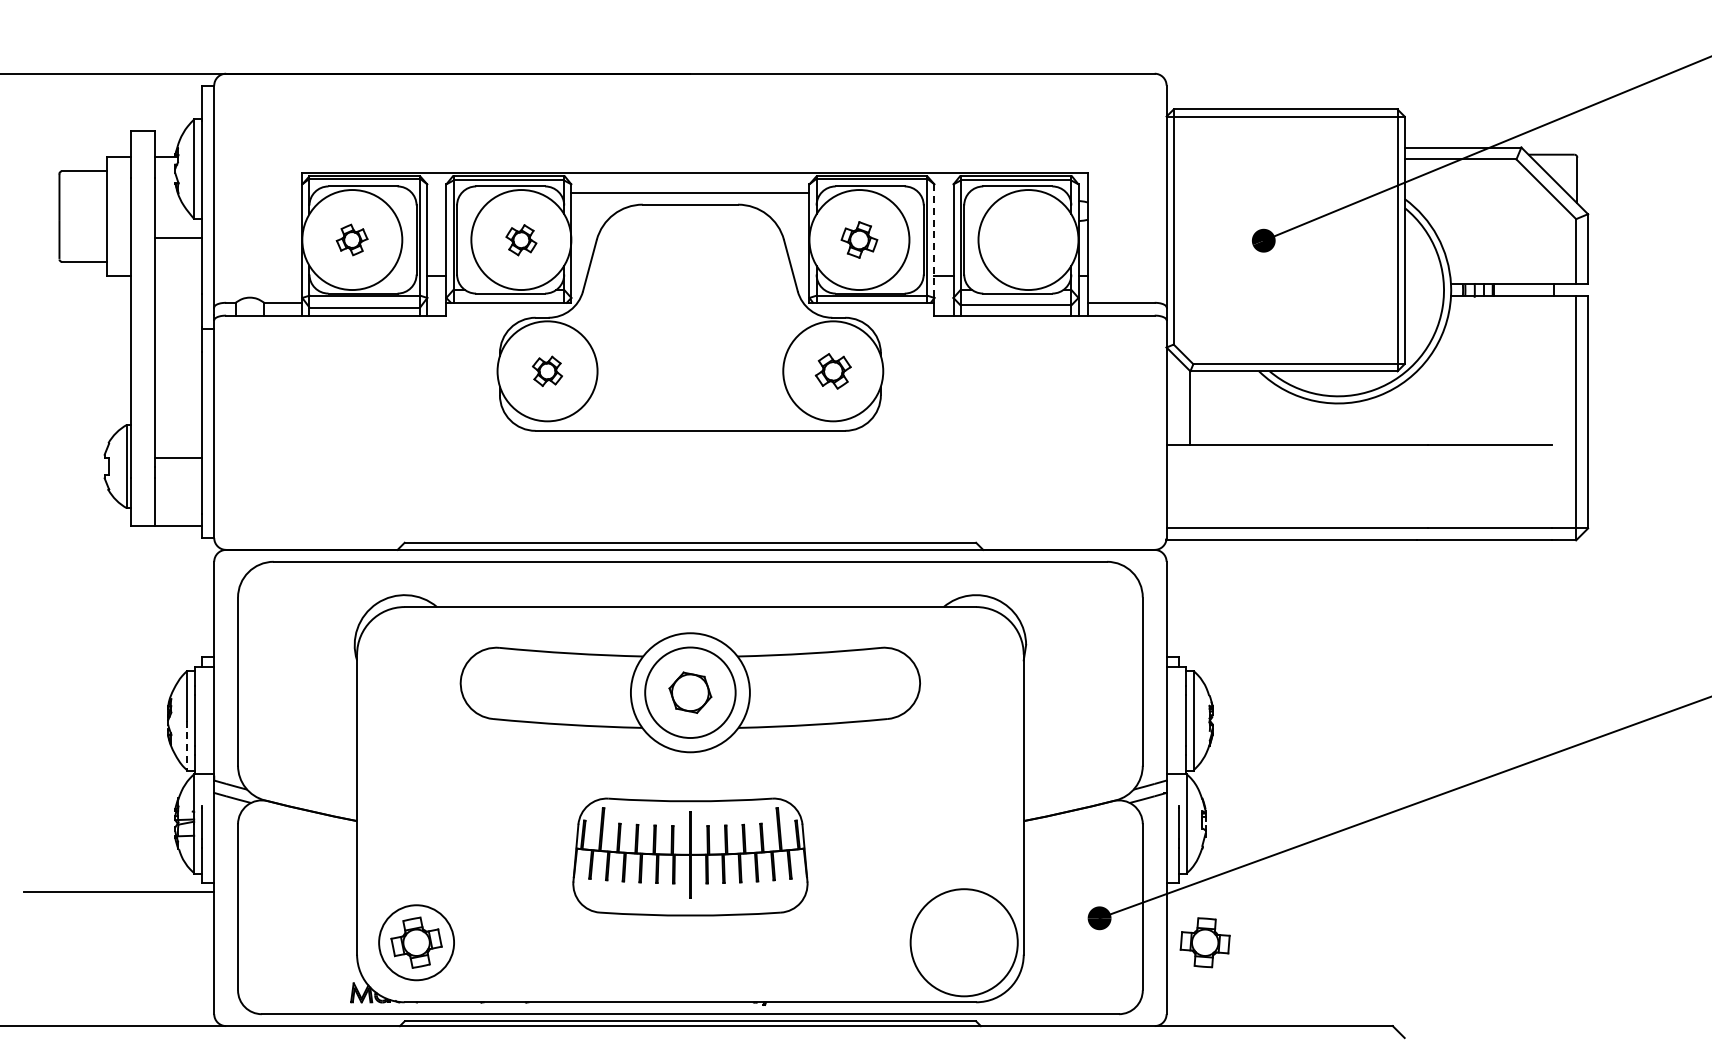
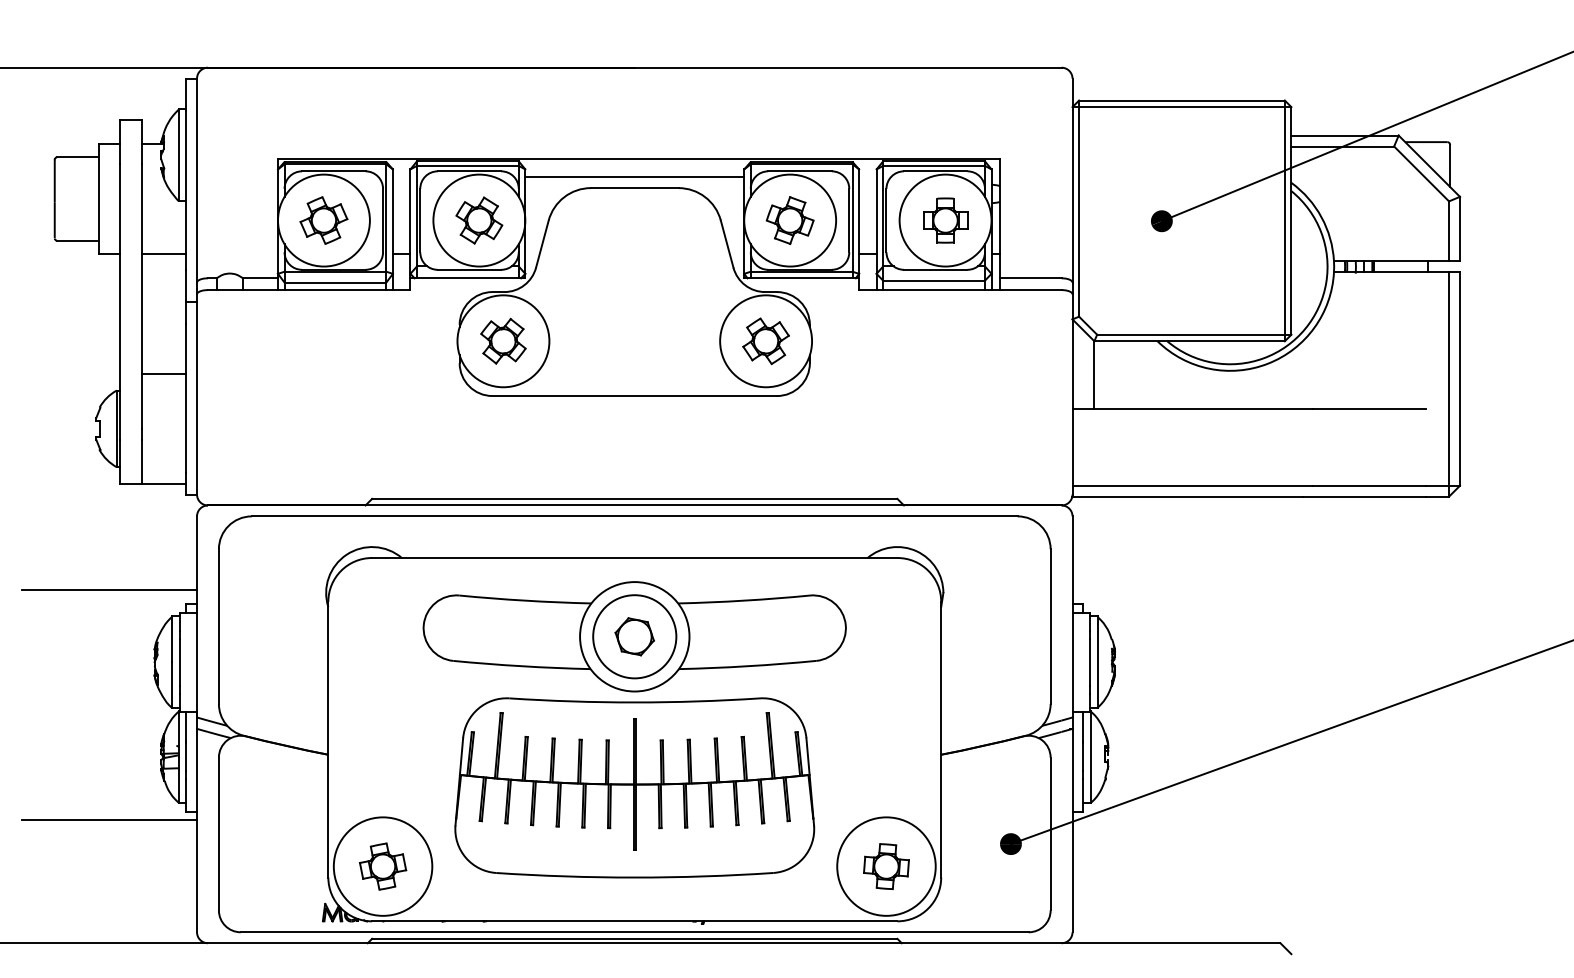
line: (178, 238) -> (164, 254), moved
part: (351, 239) -> (323, 220), size x1.67
part: (859, 239) -> (790, 220), size x1.43
part: (1028, 239) -> (945, 220), added
part: (521, 240) -> (479, 221), size x1.67
line: (934, 241) -> (859, 221), dashed -> solid
part: (547, 371) -> (503, 341), size x1.67
part: (833, 371) -> (766, 341), size x1.43
line: (178, 458) -> (164, 374), moved
line: (118, 641) -> (109, 589), added
line: (187, 745) -> (172, 685), dashed -> solid
line: (202, 789) -> (186, 725), added
line: (1178, 789) -> (1083, 725), added
part: (690, 856) -> (634, 787), size x1.67
circle: (416, 942) -> (382, 866), size x1.43
part: (1204, 942) -> (885, 866), moved

